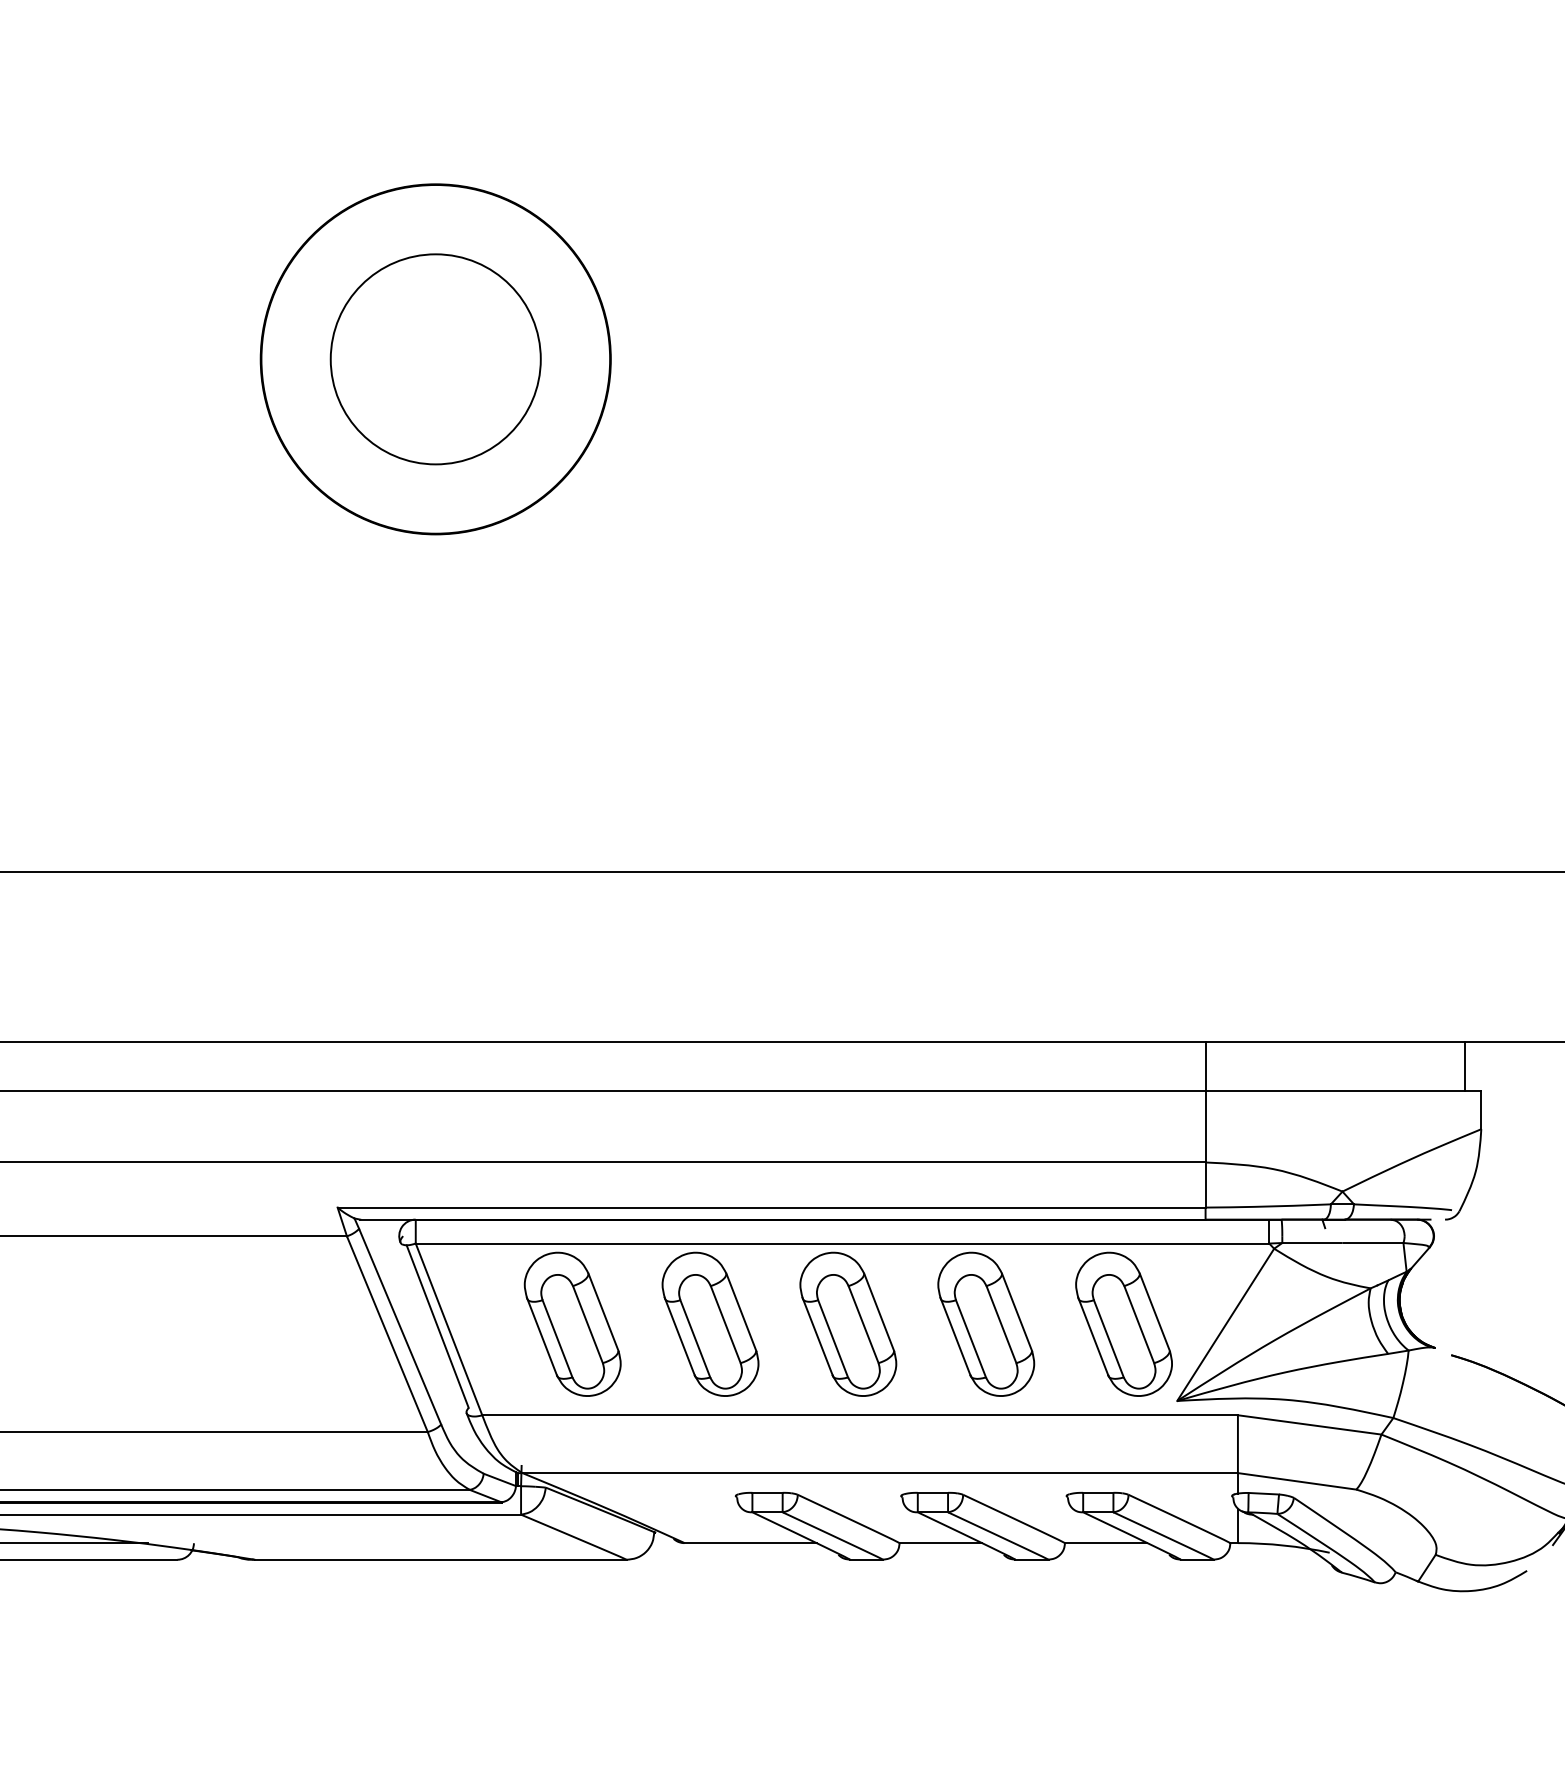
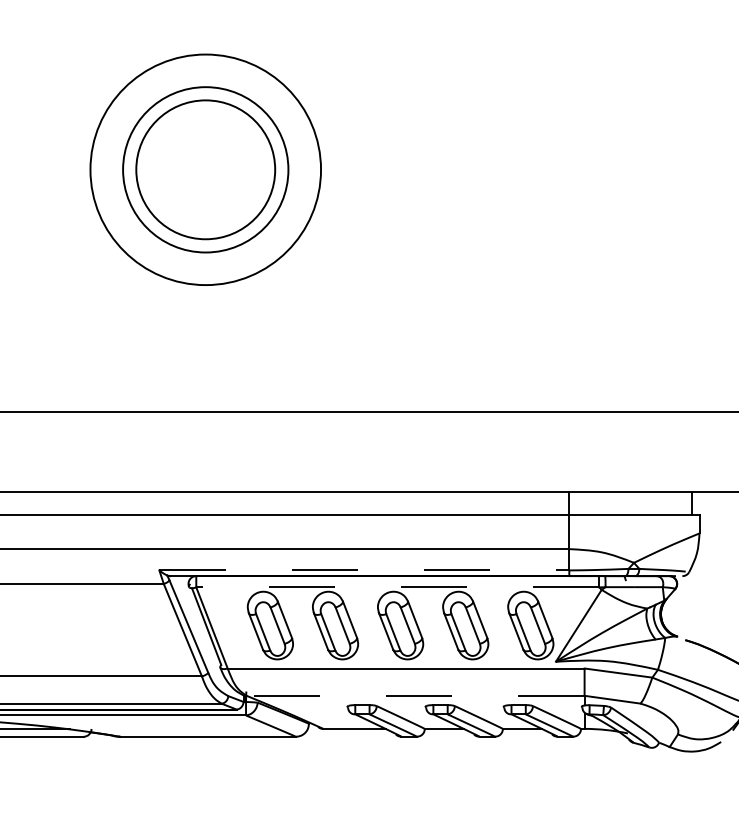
circle: (435, 358) -> (205, 169), size x1.4
circle: (435, 358) -> (205, 169), size x1.4
line: (771, 1207) -> (364, 570), solid -> dashed
line: (841, 1243) -> (397, 587), solid -> dashed
line: (879, 1472) -> (415, 695), solid -> dashed

